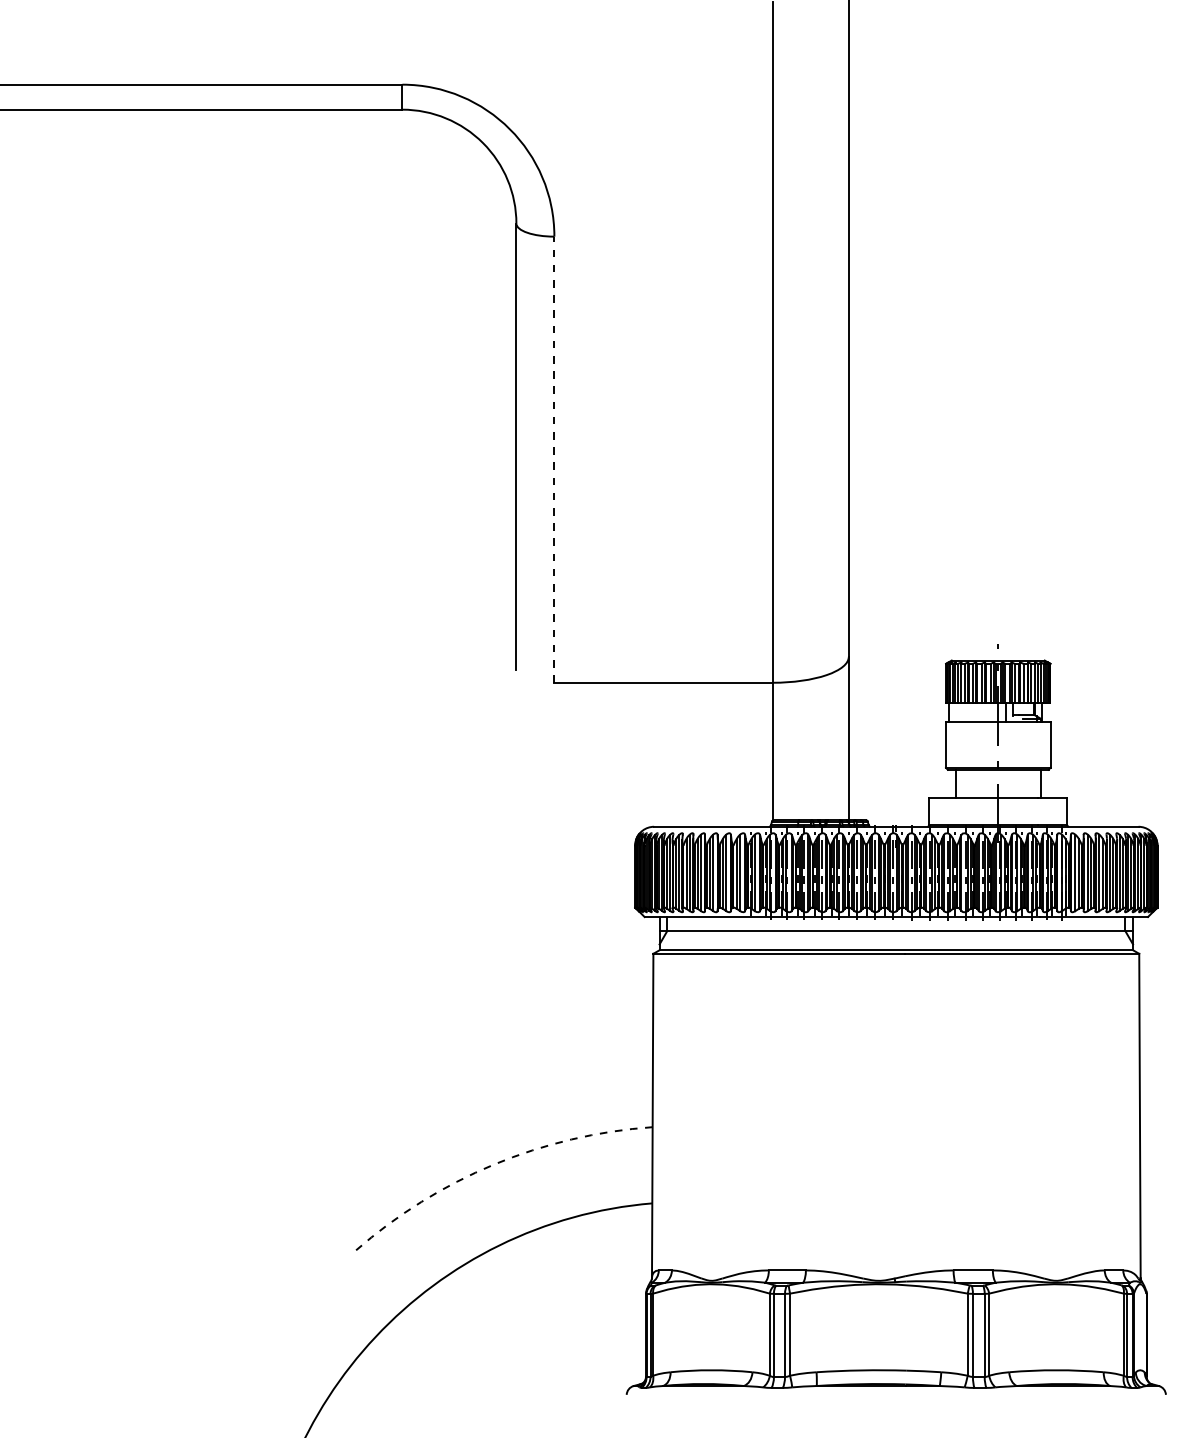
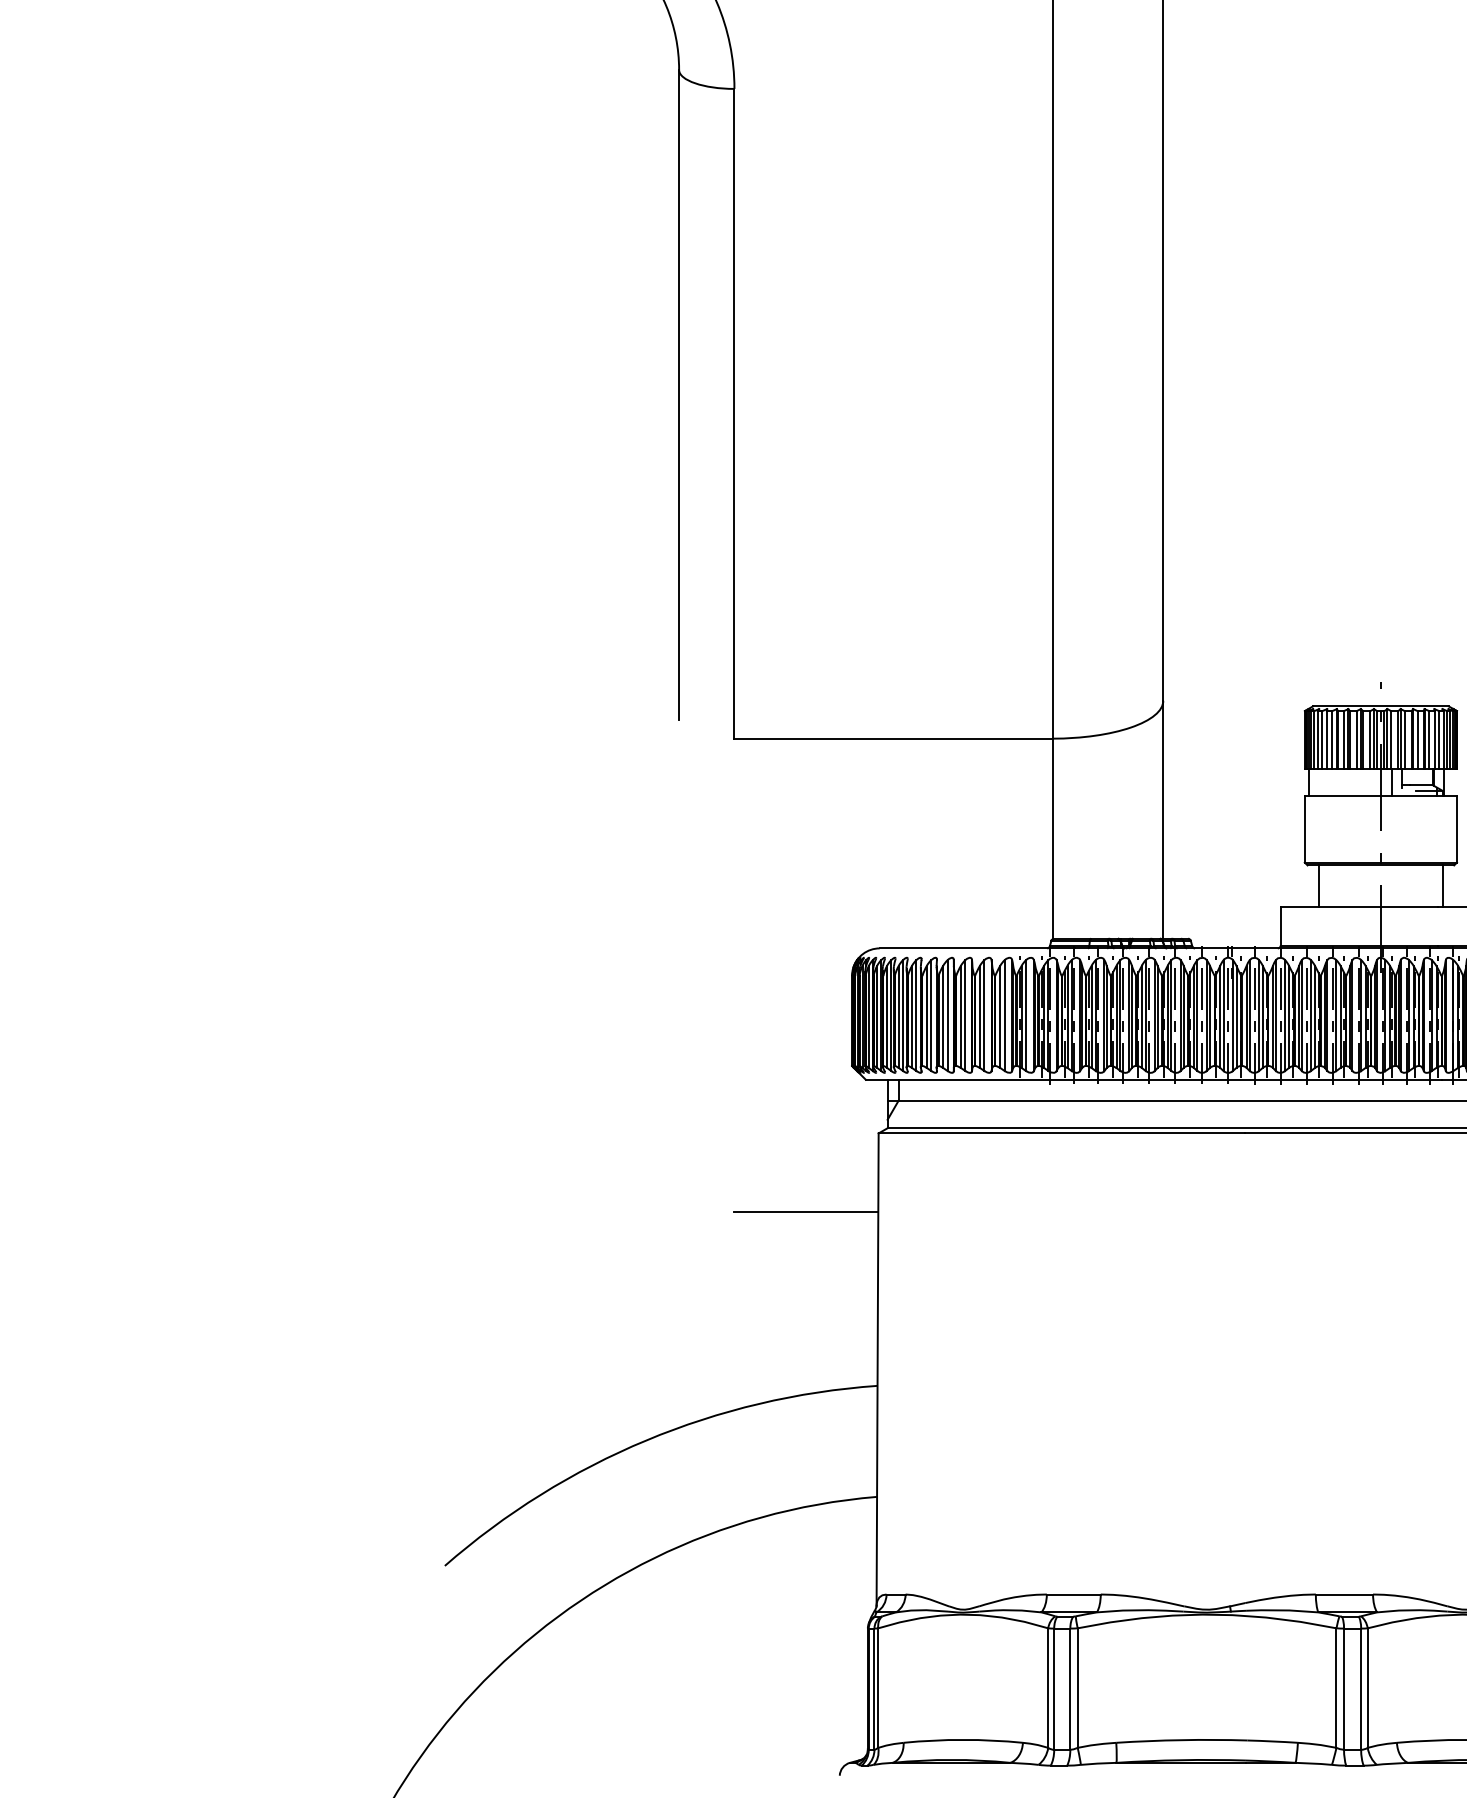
line: (554, 459) -> (734, 413), dashed -> solid
line: (603, 1007) -> (805, 1211), added
arc: (493, 1164) -> (645, 1440), dashed -> solid

